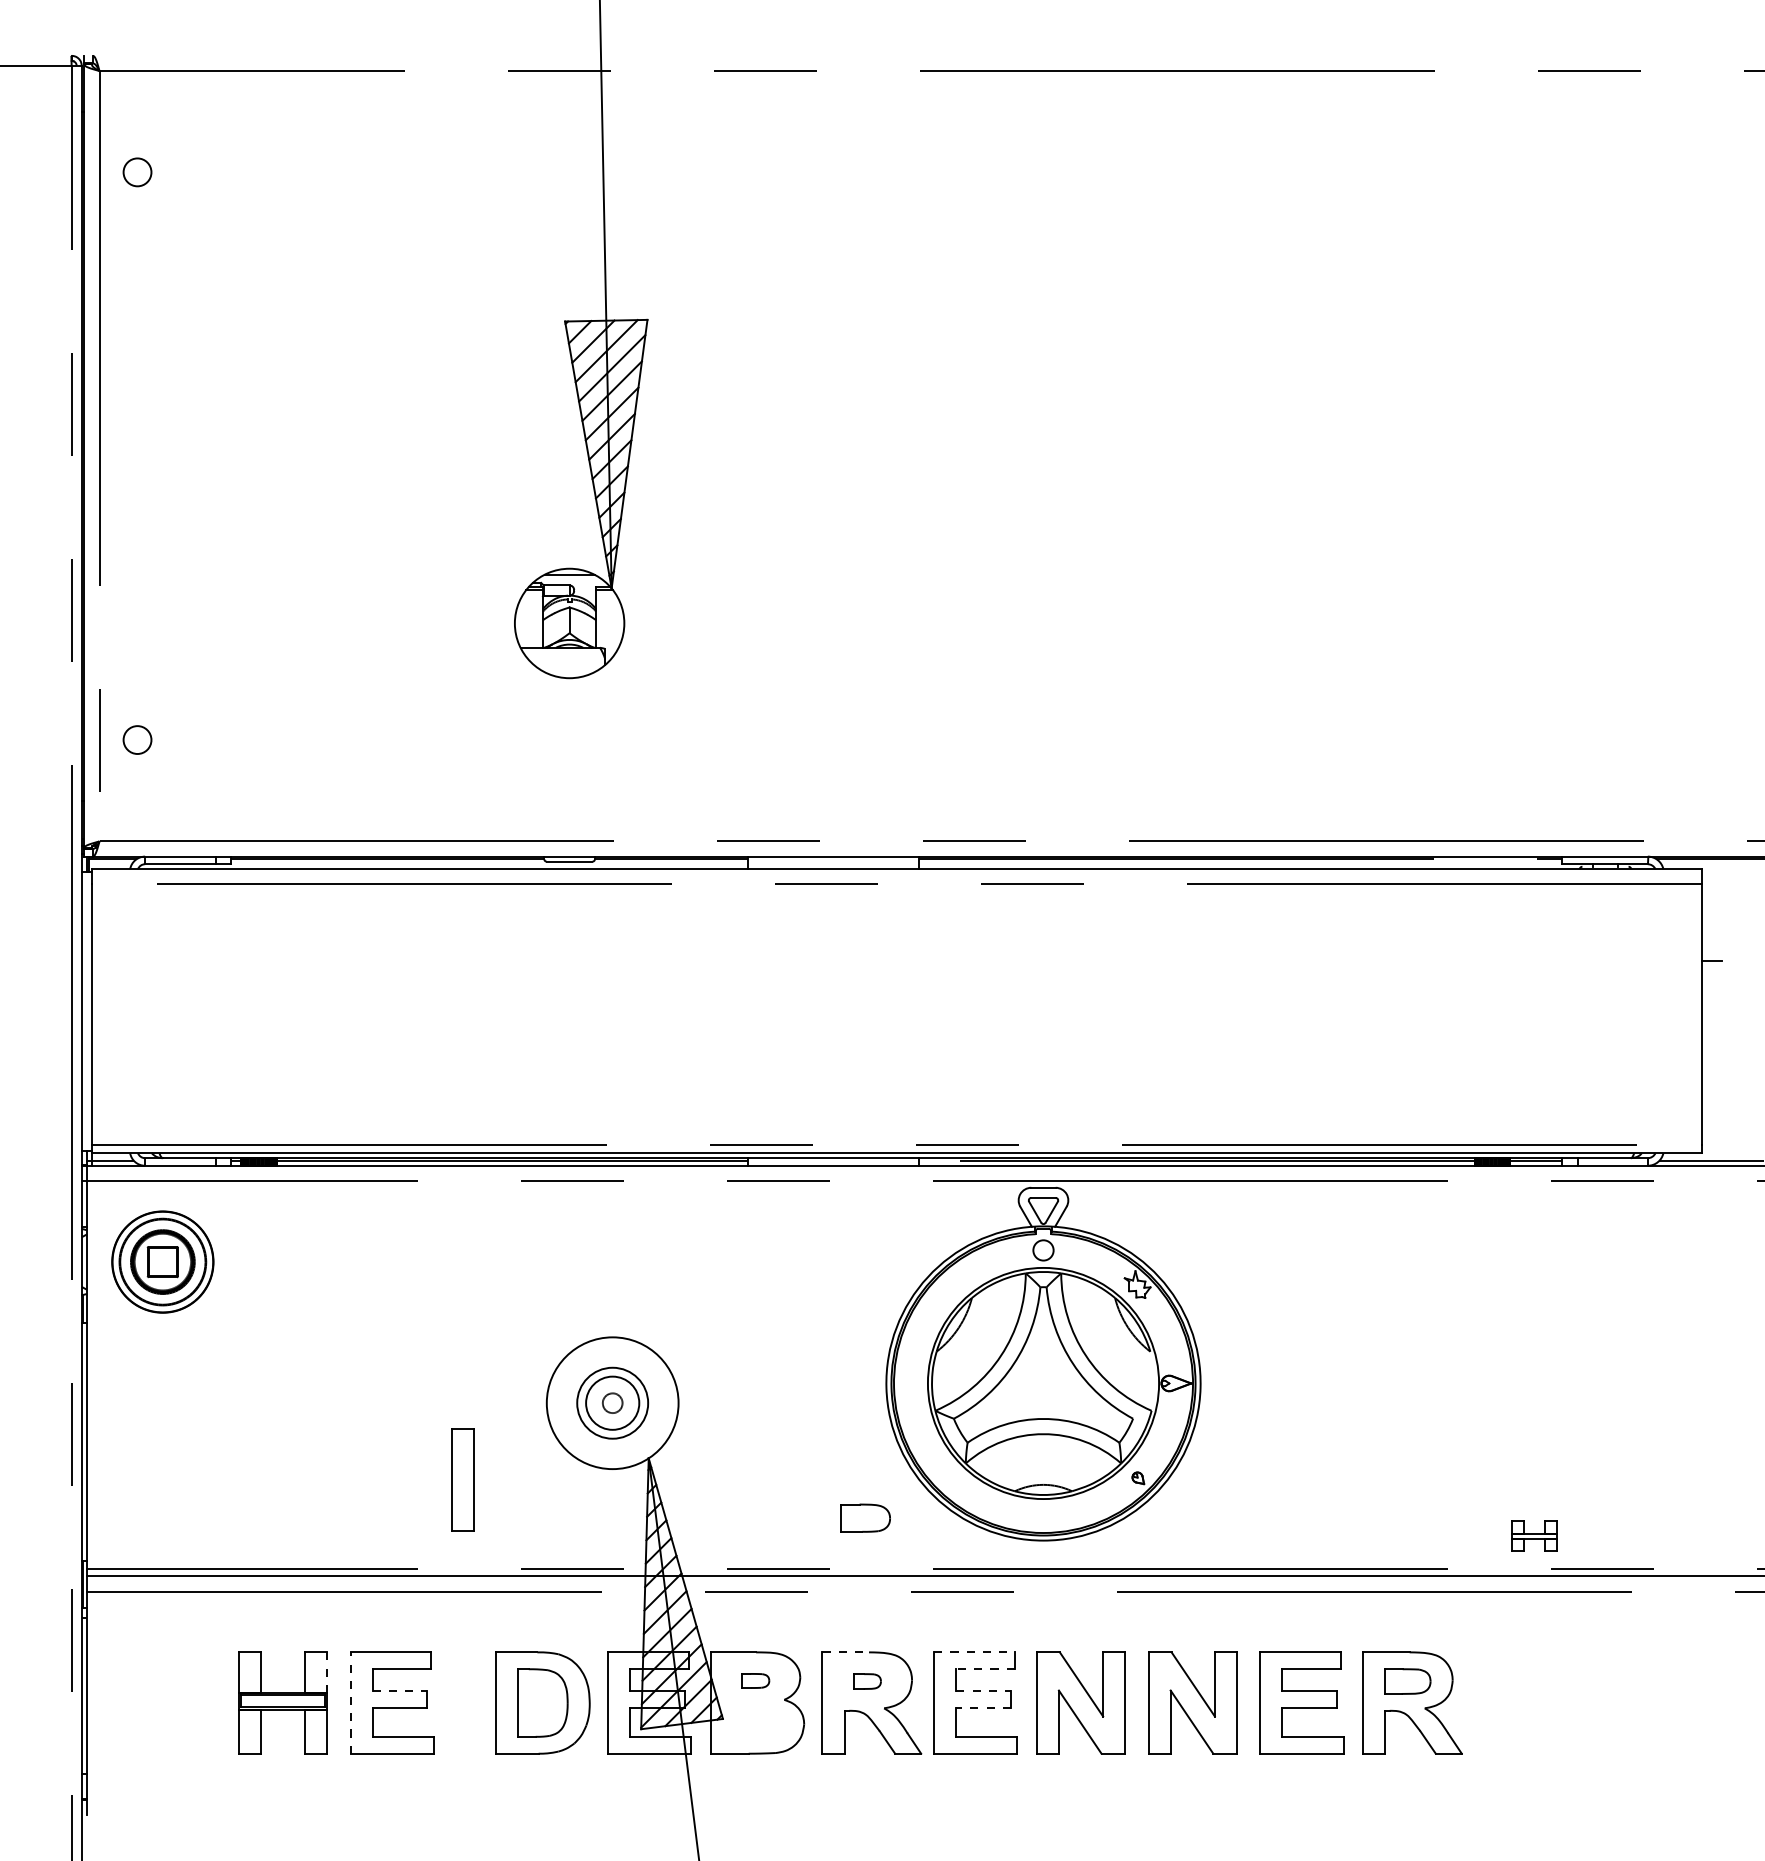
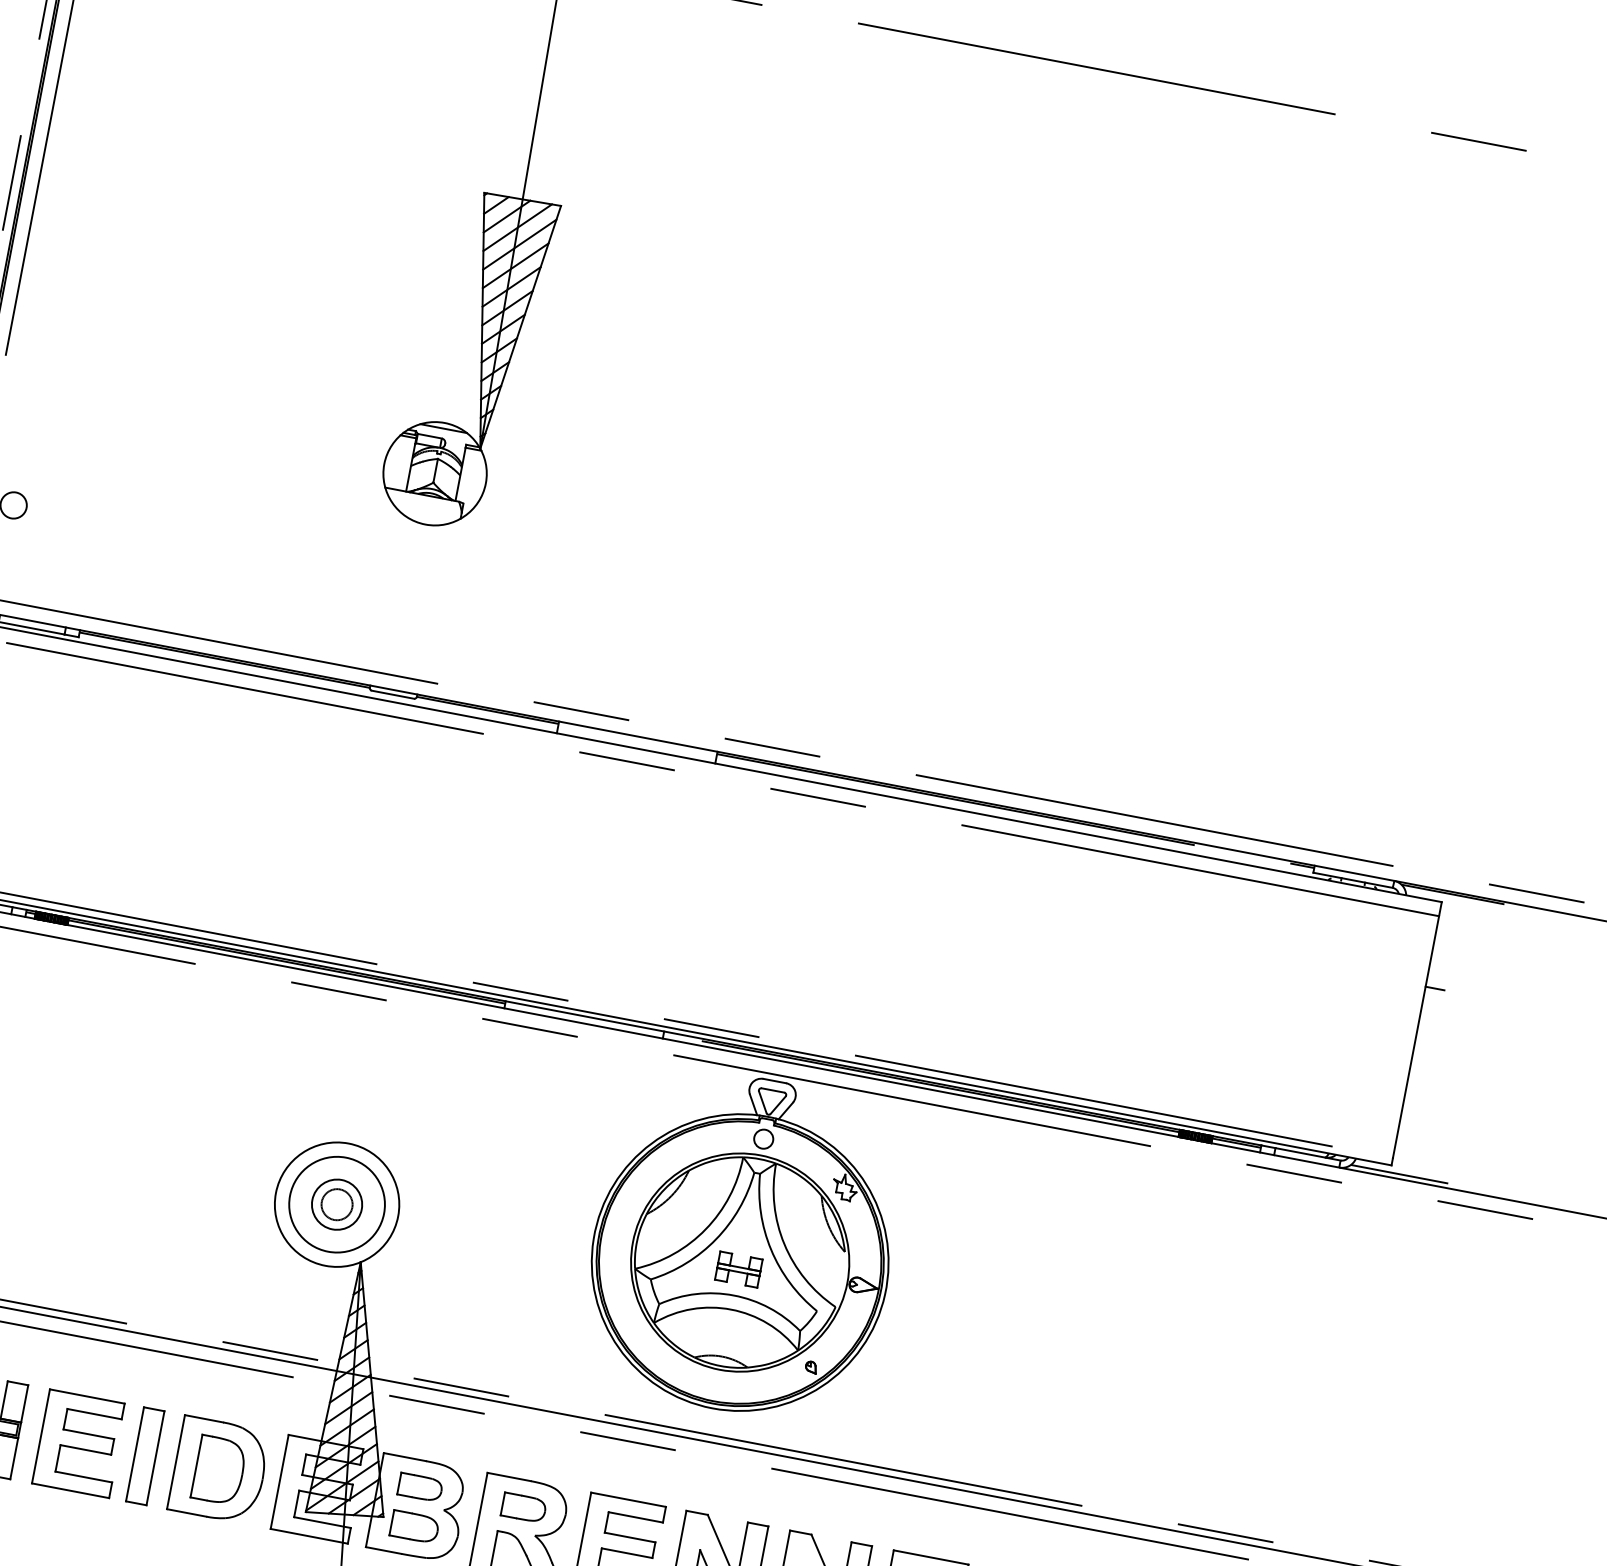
circle: (612, 1402) -> (337, 1203), size x1.43
circle: (612, 1402) -> (337, 1203), size x1.67
part: (462, 1479) -> (144, 1455), moved
part: (865, 1517) -> (414, 1526), moved
part: (1534, 1535) -> (738, 1269), moved
line: (846, 1652) -> (509, 1477), dashed -> solid
line: (974, 1652) -> (628, 1499), dashed -> solid
line: (985, 1669) -> (635, 1517), dashed -> solid
line: (327, 1672) -> (24, 1403), dashed -> solid
part: (755, 1680) -> (420, 1487), size x1.67
part: (867, 1681) -> (524, 1507), size x1.67
line: (400, 1691) -> (89, 1434), dashed -> solid
line: (984, 1691) -> (630, 1537), dashed -> solid
line: (350, 1703) -> (40, 1436), dashed -> solid
line: (983, 1708) -> (627, 1553), dashed -> solid

